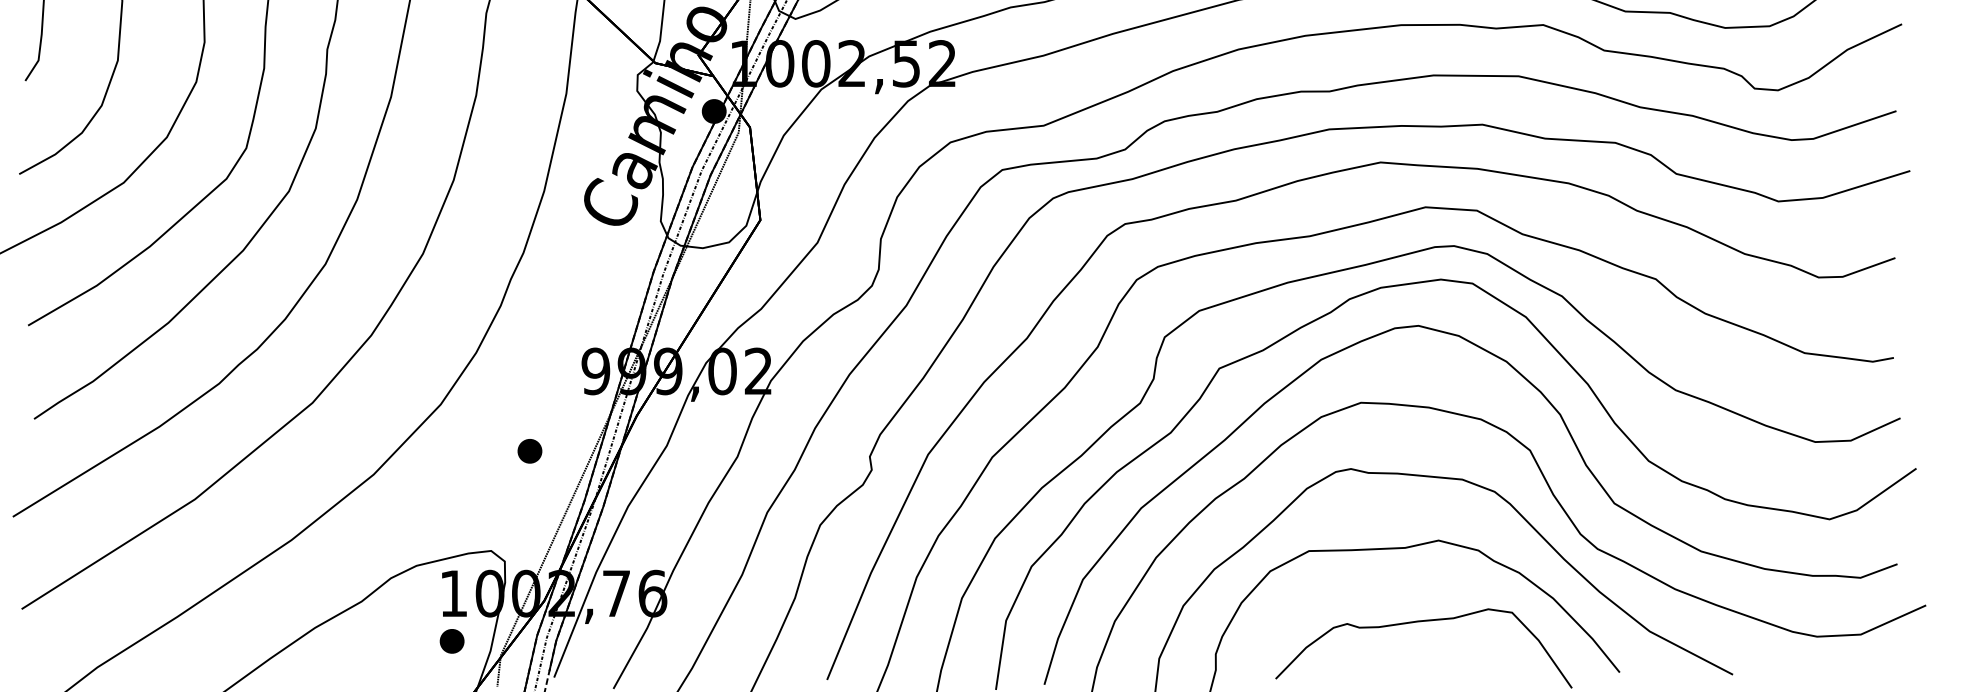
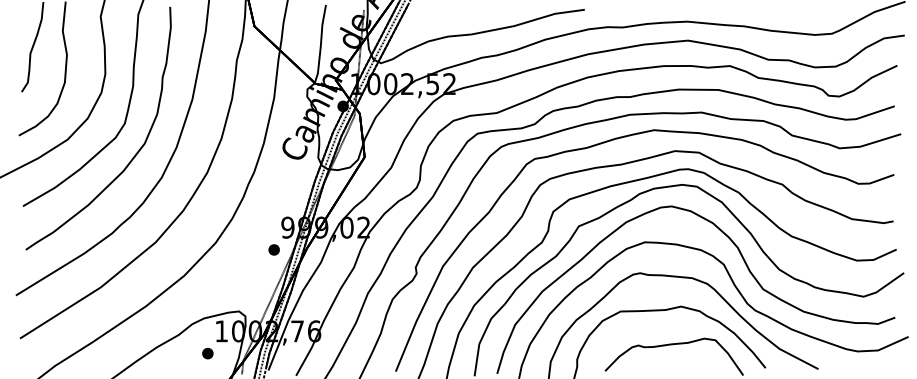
part: (528, 450) -> (273, 249), moved
part: (451, 641) -> (207, 353), moved

